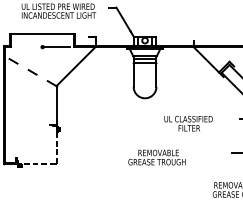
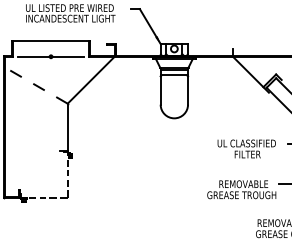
line: (28, 46) -> (33, 56), added
text: (188, 123) -> (246, 148), moved
text: (156, 157) -> (241, 189), moved

